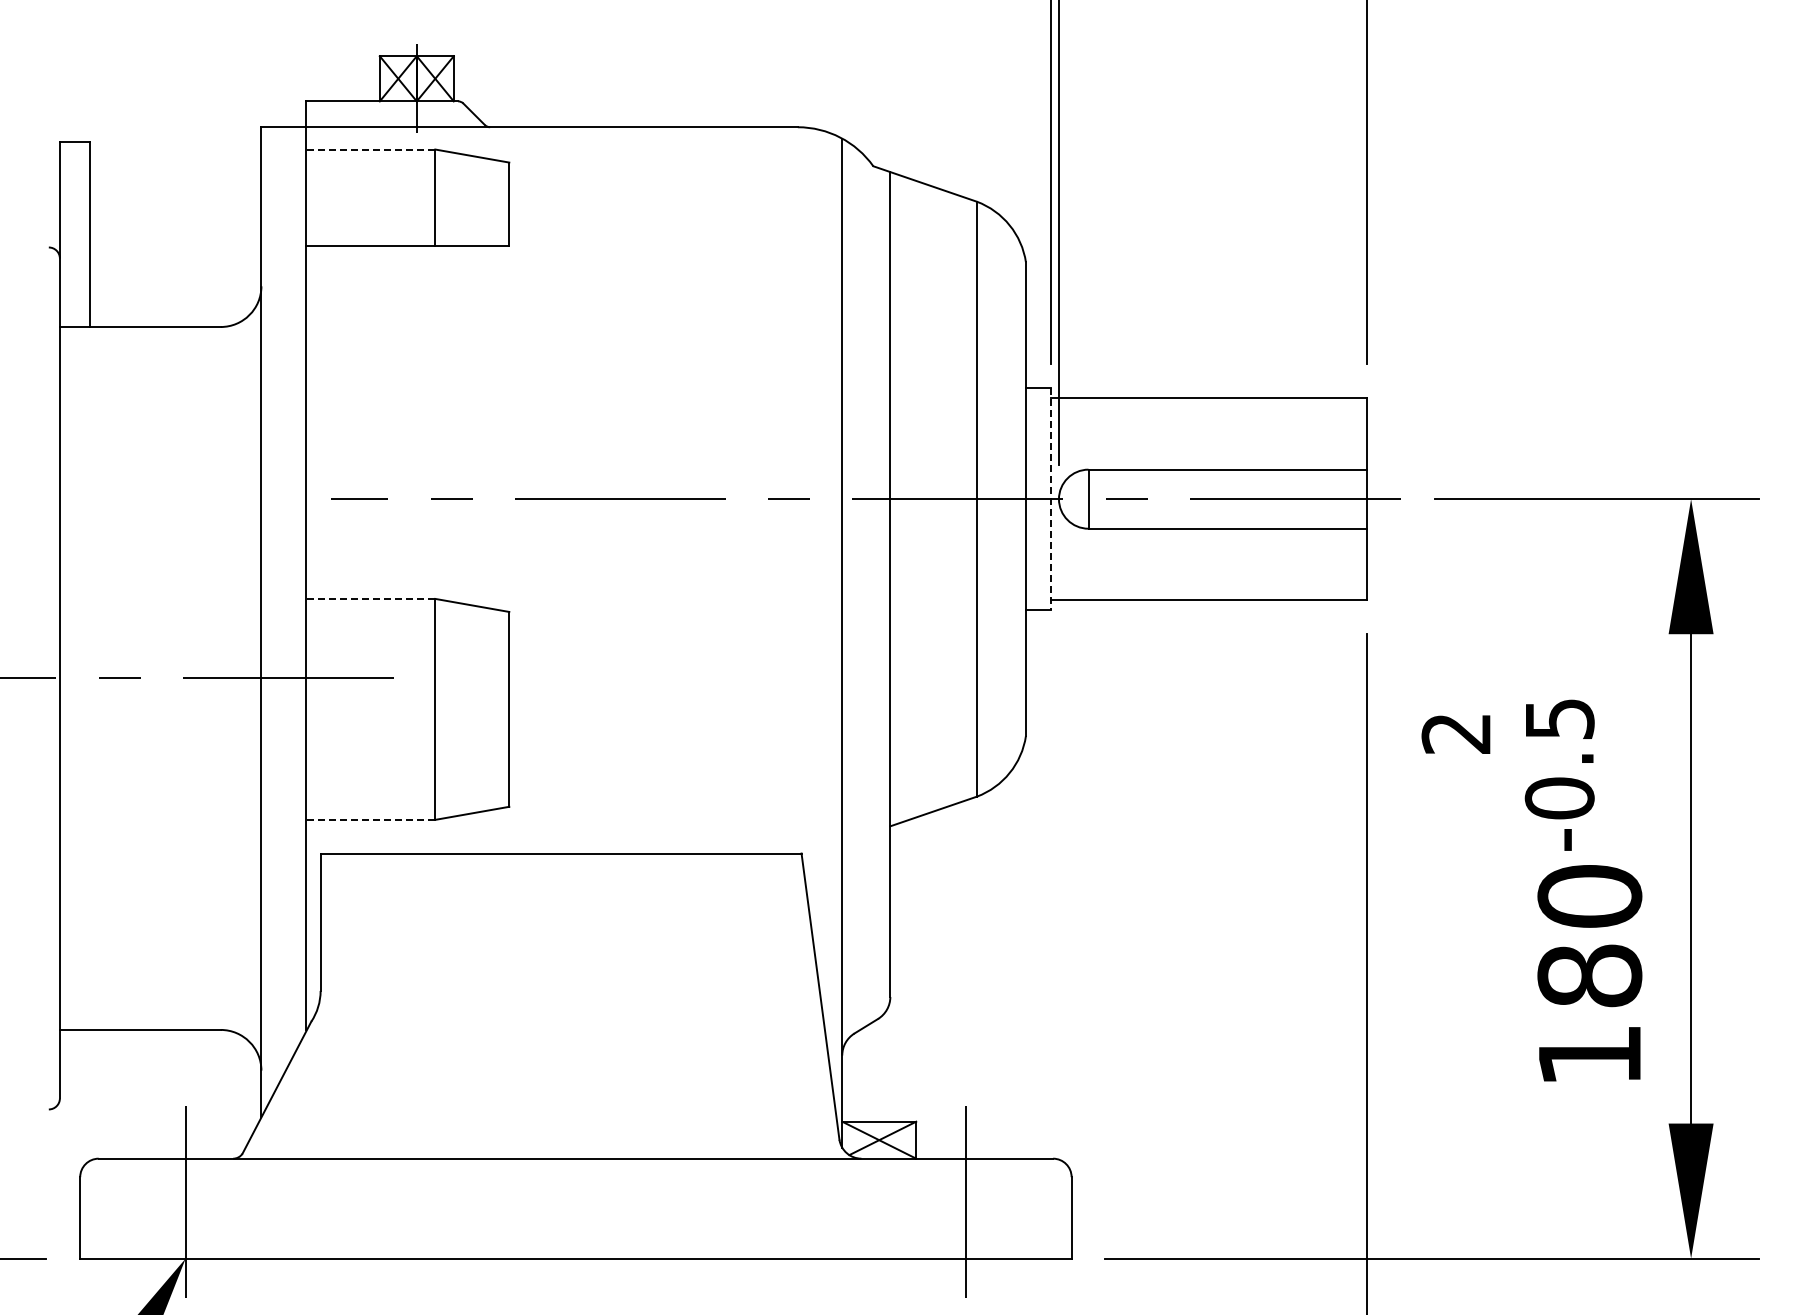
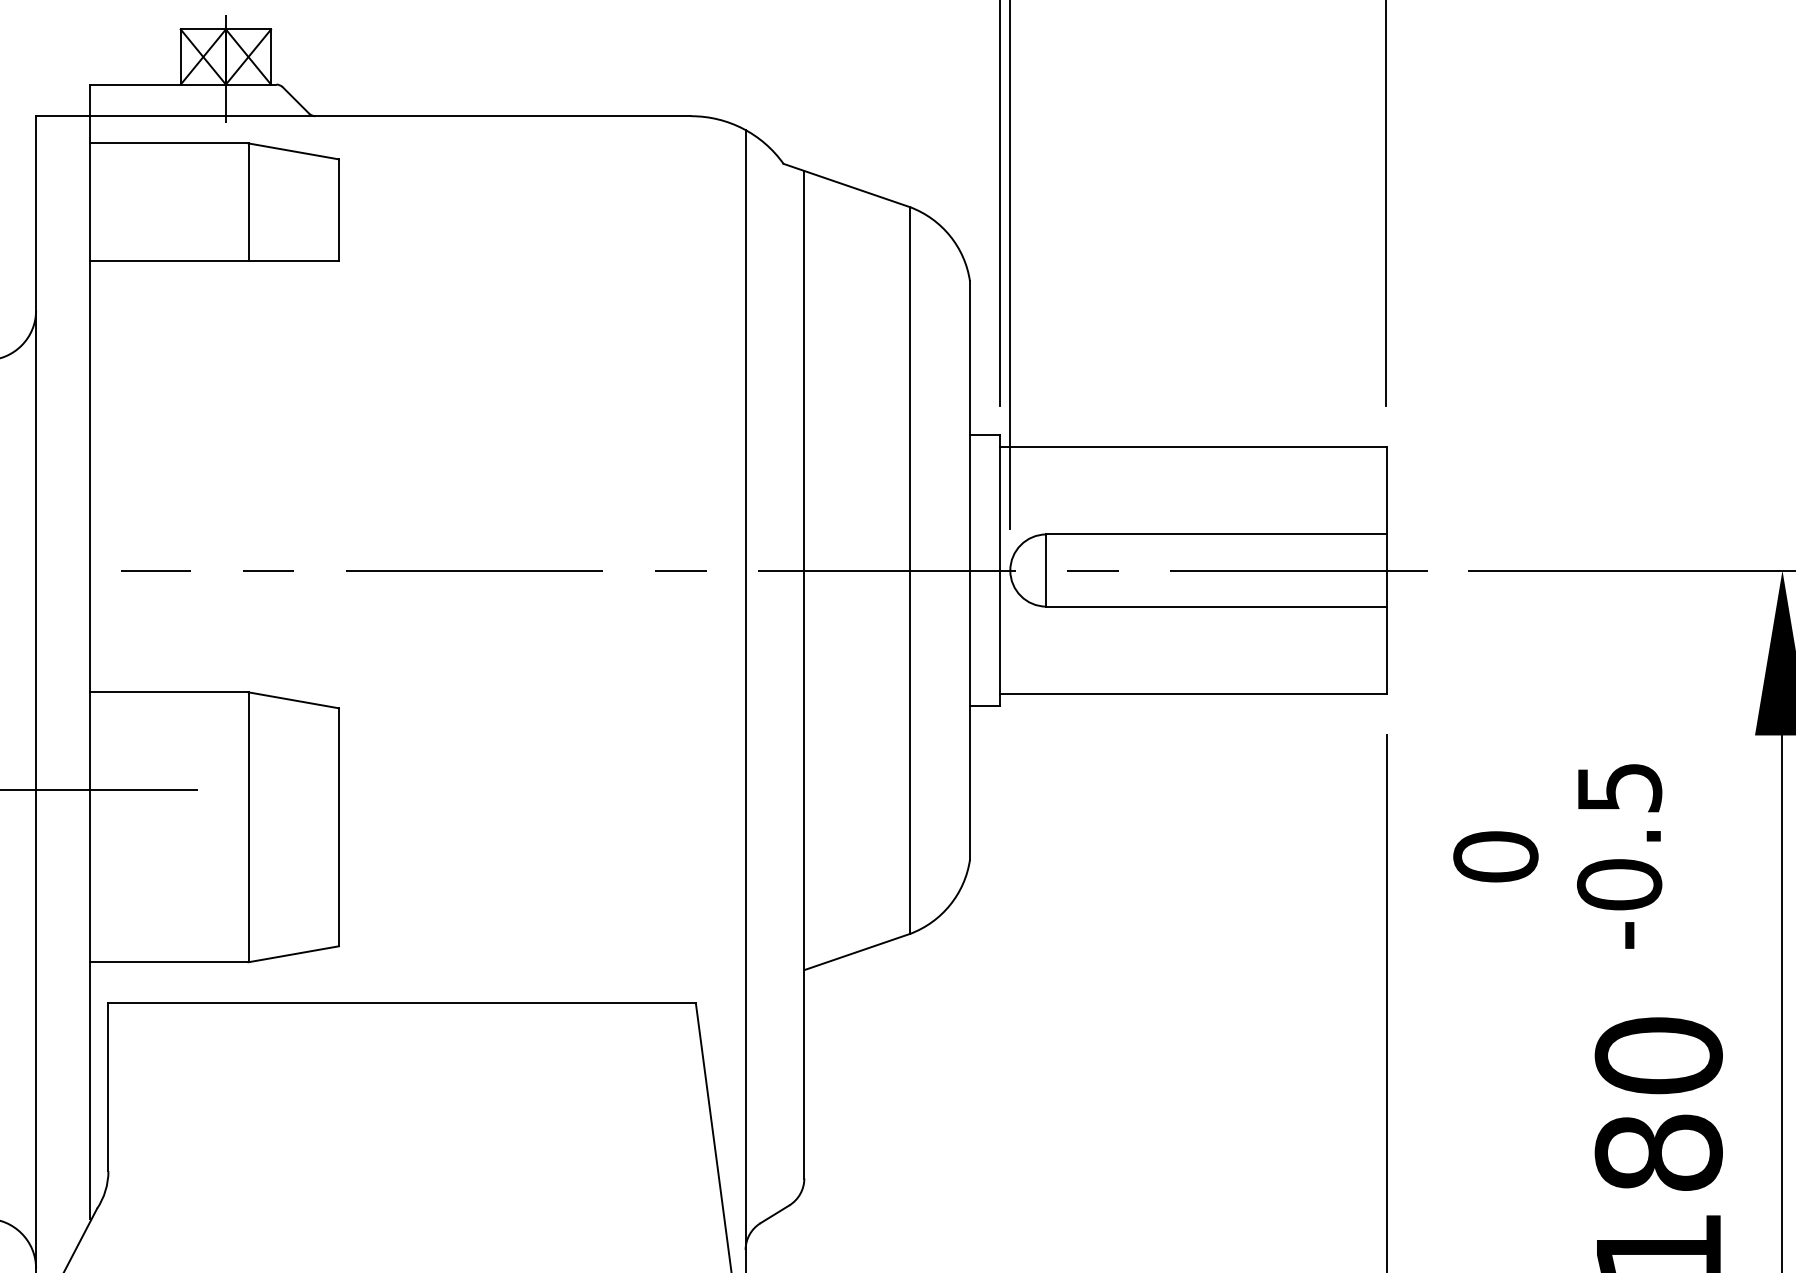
line: (370, 149) -> (169, 143), dashed -> solid
line: (1050, 499) -> (999, 570), dashed -> solid
line: (370, 598) -> (169, 691), dashed -> solid
text: (1456, 733) -> (1495, 856), 2 -> 0
text: (1559, 774) -> (1619, 855), moved
line: (370, 819) -> (169, 961), dashed -> solid

